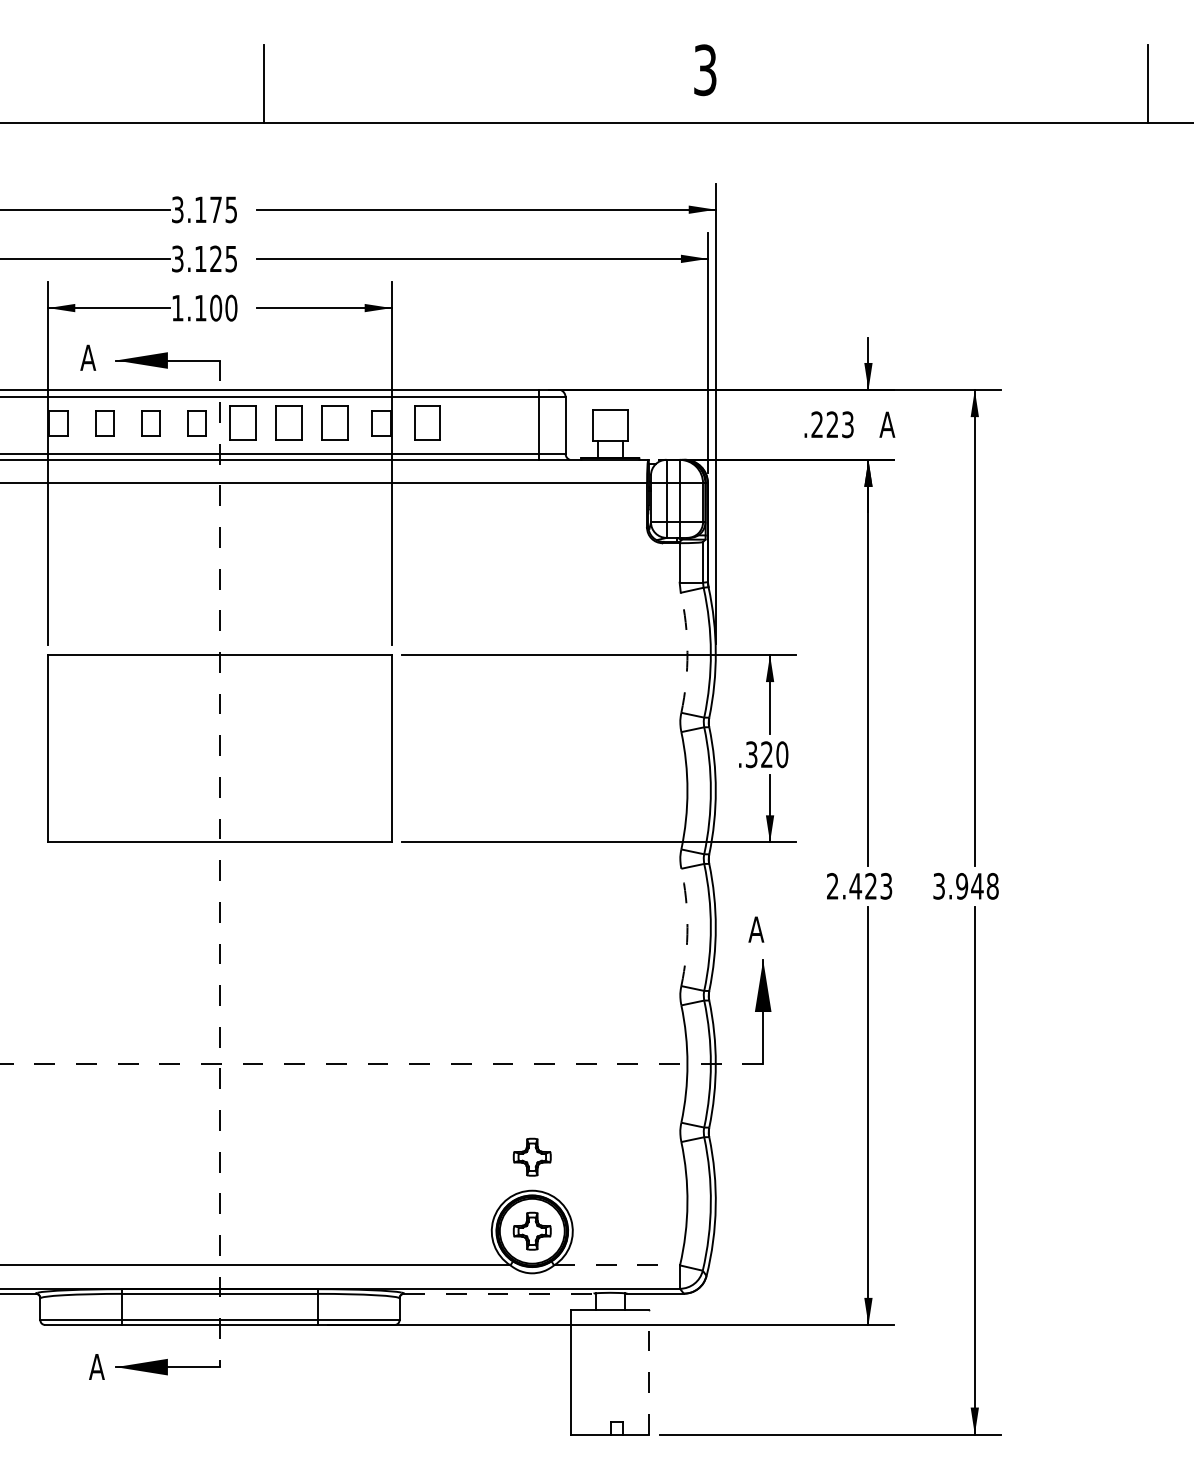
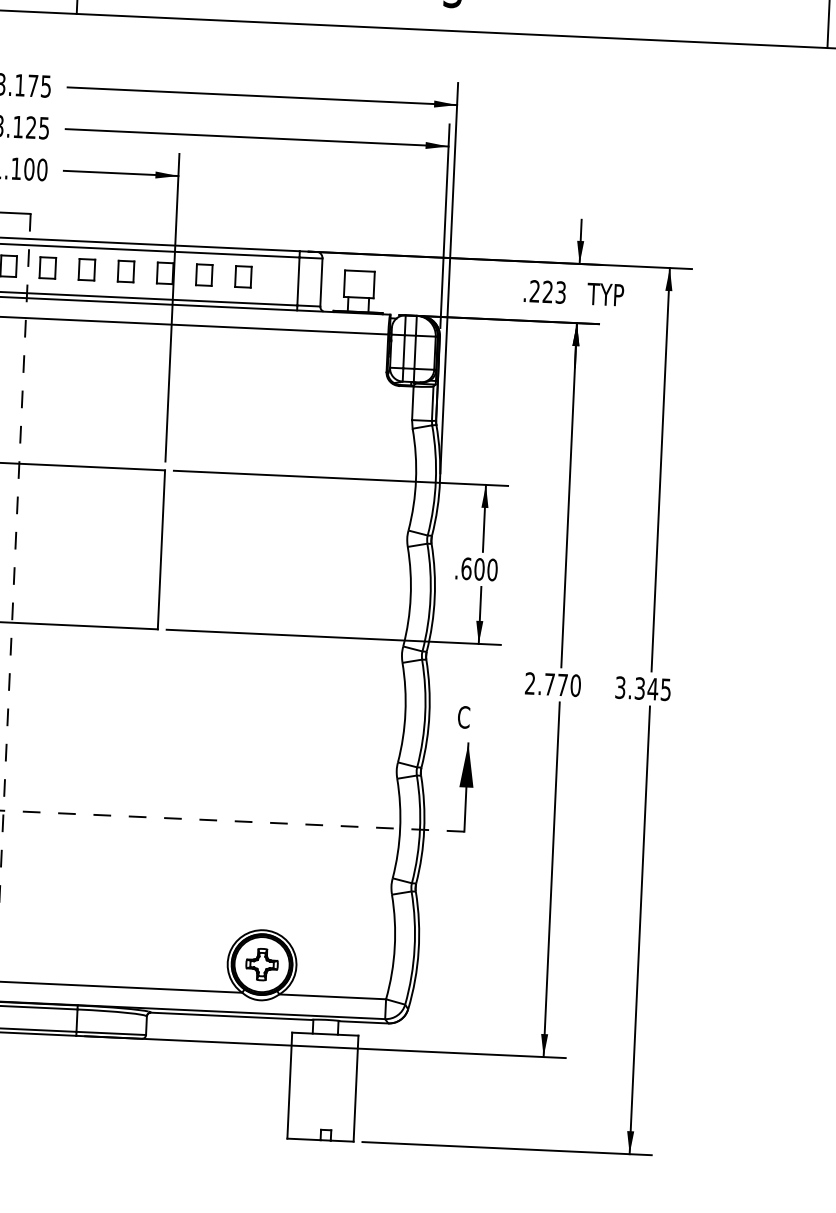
part: (242, 423) -> (47, 268), size x0.71
part: (288, 423) -> (86, 269), size x0.71
part: (335, 423) -> (126, 271), size x0.71
part: (427, 423) -> (204, 275), size x0.71
part: (473, 423) -> (243, 277), added
text: (900, 424) -> (605, 294), A -> TYP
arc: (687, 652) -> (416, 479), dashed -> solid
text: (759, 754) -> (473, 568), .320 -> .600
text: (870, 885) -> (562, 684), 2.423 -> 2.770
text: (977, 886) -> (653, 689), 3.948 -> 3.345
arc: (687, 927) -> (405, 712), dashed -> solid
text: (756, 929) -> (463, 717), A -> C
part: (531, 1156) -> (264, 901), removed
line: (617, 1265) -> (333, 996), dashed -> solid
line: (498, 1293) -> (231, 1016), dashed -> solid
line: (649, 1371) -> (356, 1088), dashed -> solid

